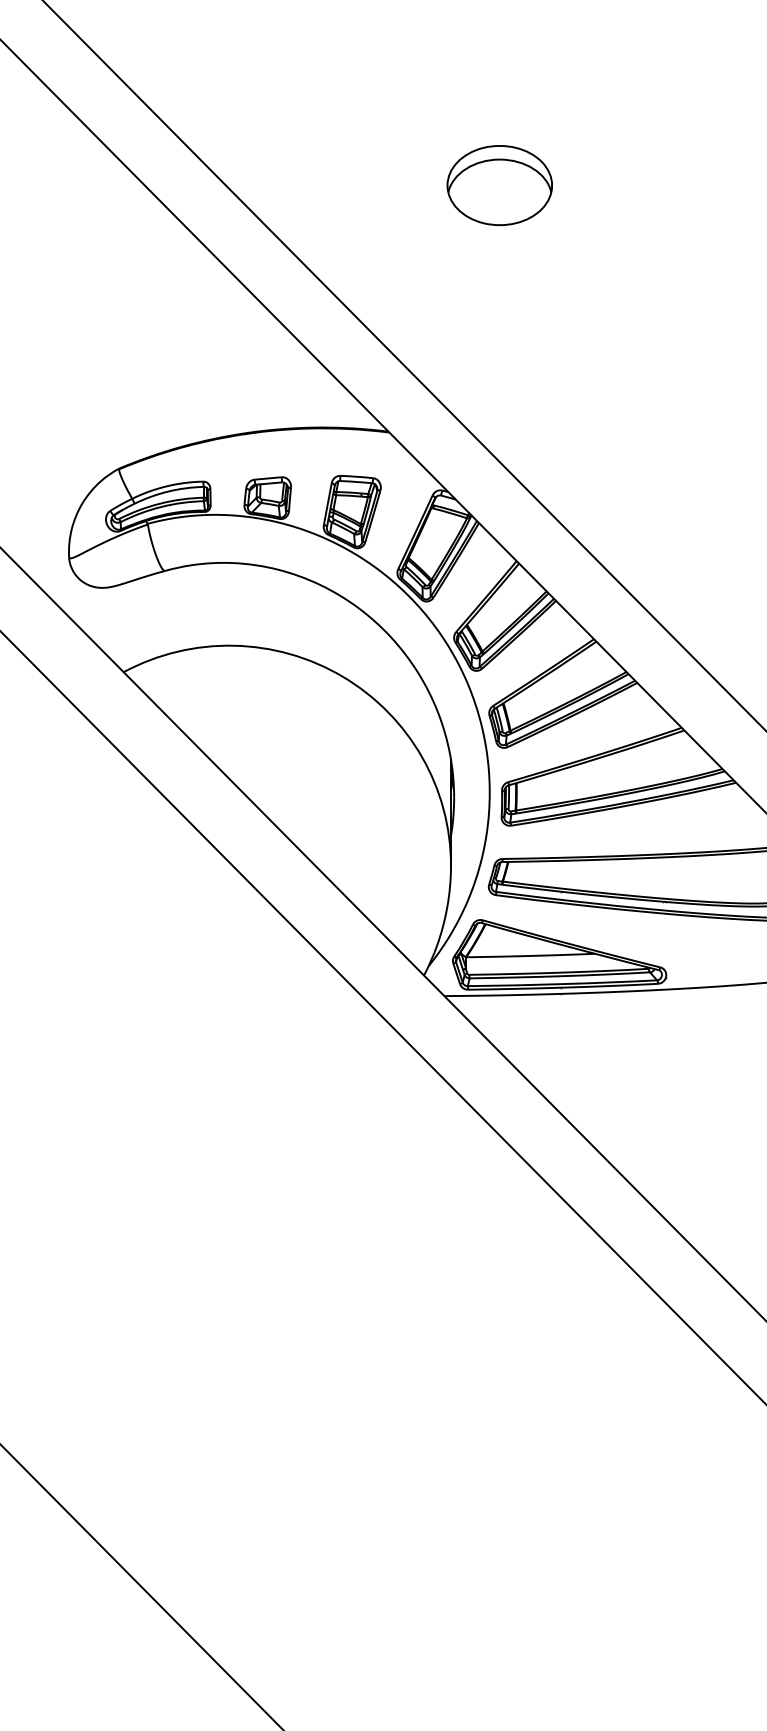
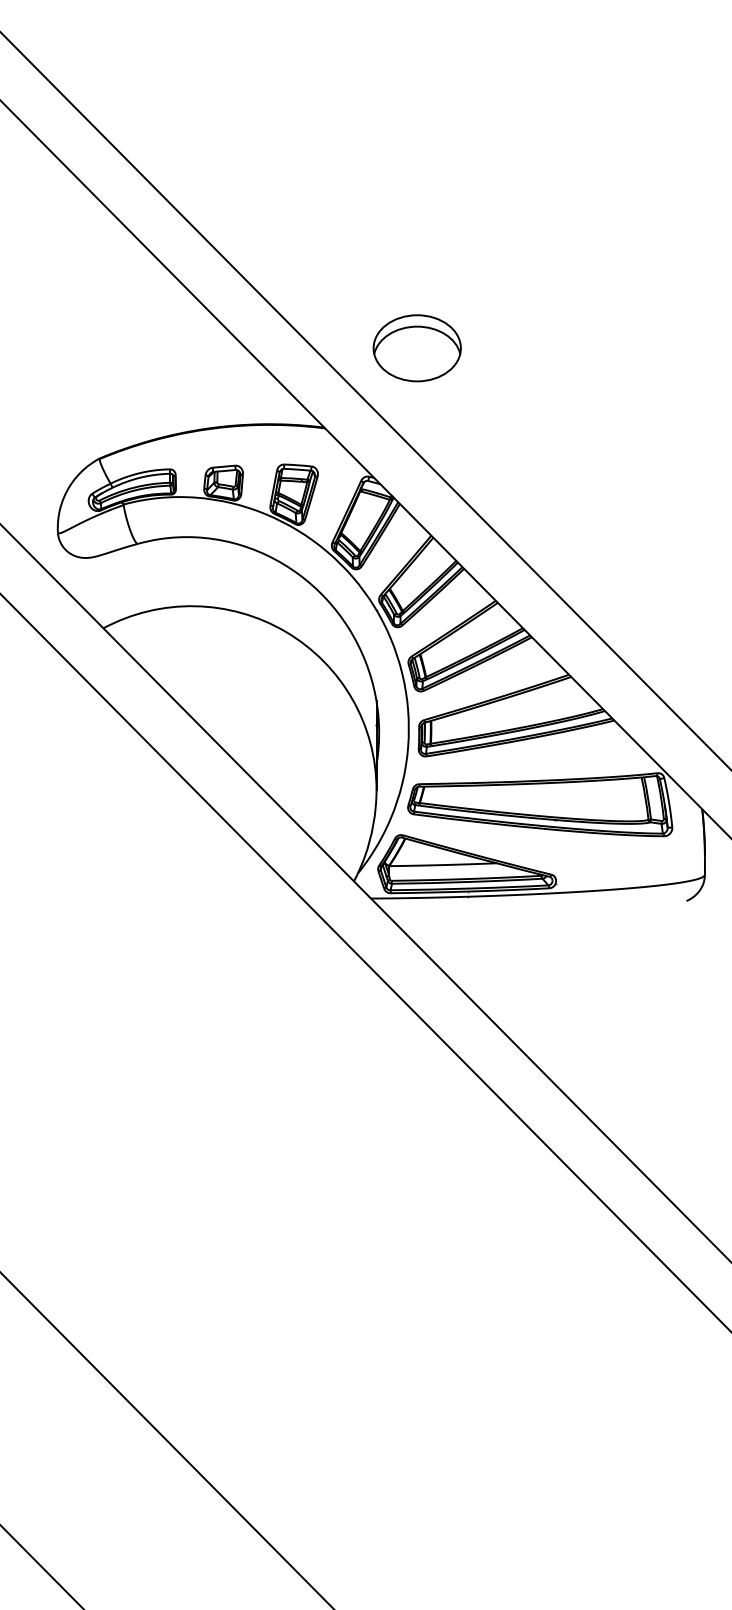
part: (498, 185) -> (416, 348), moved

